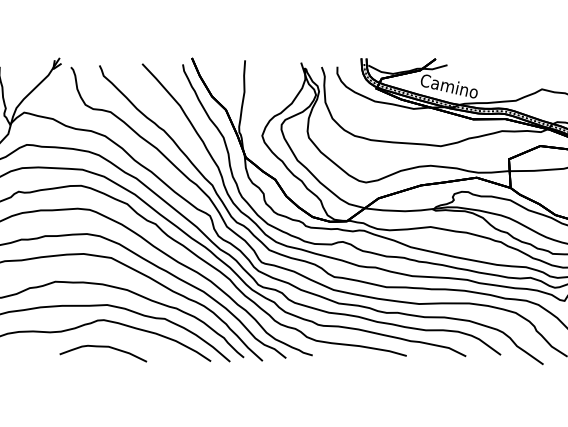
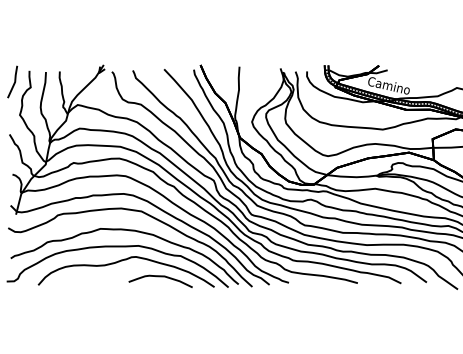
curve: (103, 348) -> (160, 277), moved

